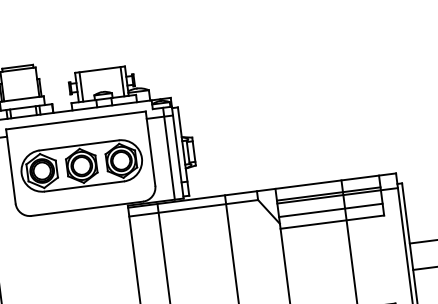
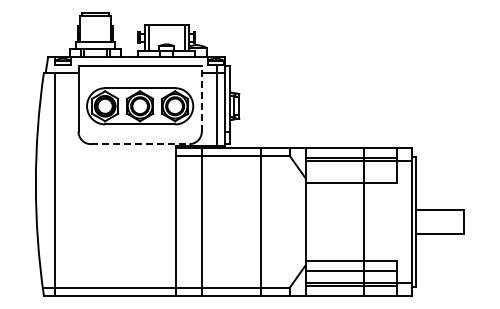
line: (150, 148) -> (201, 98), solid -> dashed
line: (87, 209) -> (140, 144), solid -> dashed
line: (330, 210) -> (351, 172), removed

